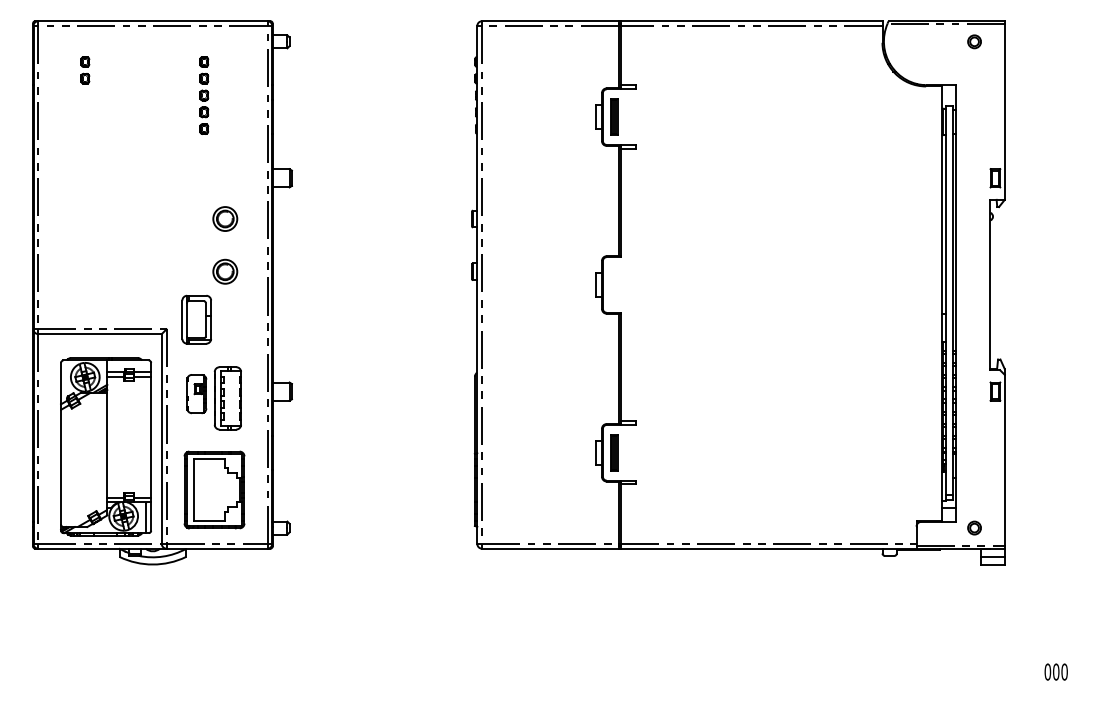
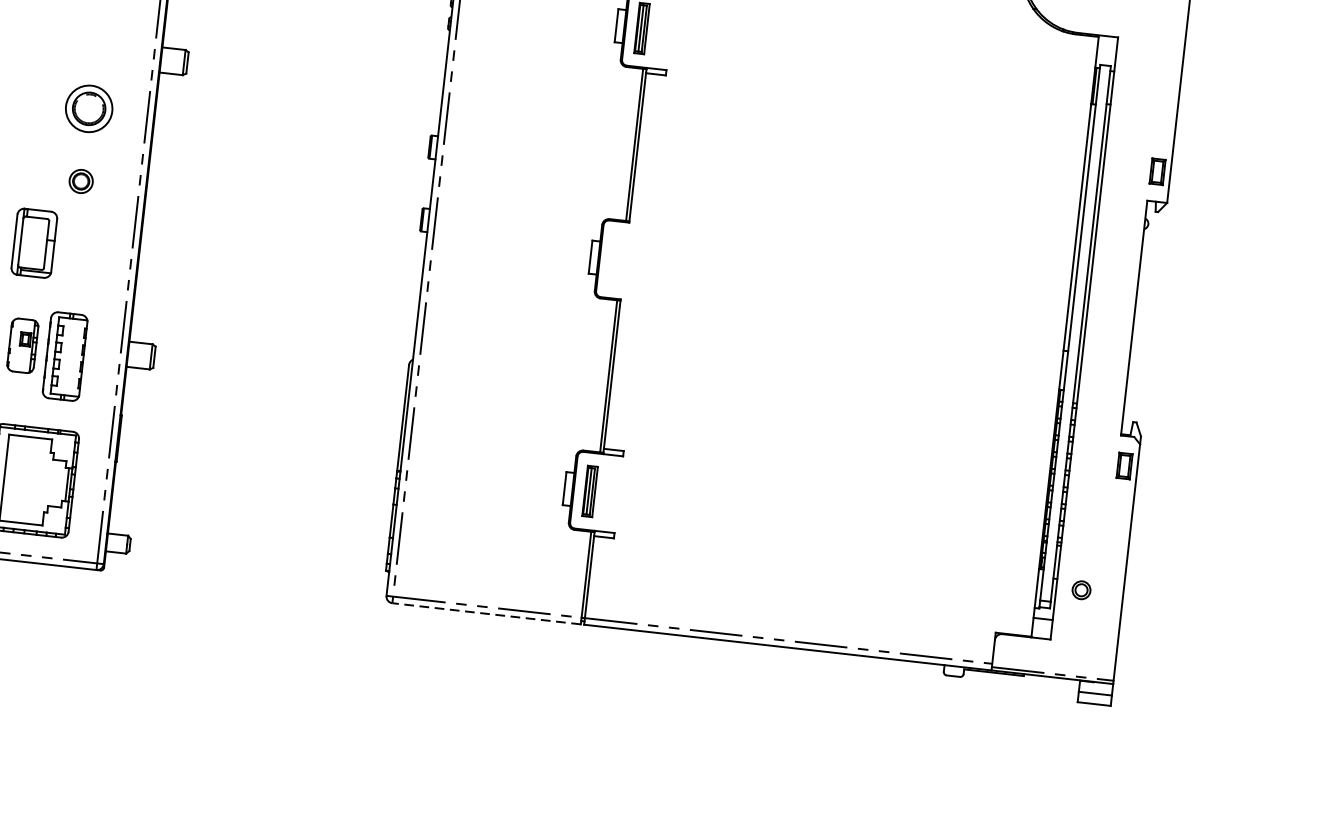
part: (225, 218) -> (89, 108), size x1.4
part: (225, 271) -> (81, 181), size x0.7
part: (974, 527) -> (1081, 589), moved
line: (549, 548) -> (485, 613), solid -> dashed

